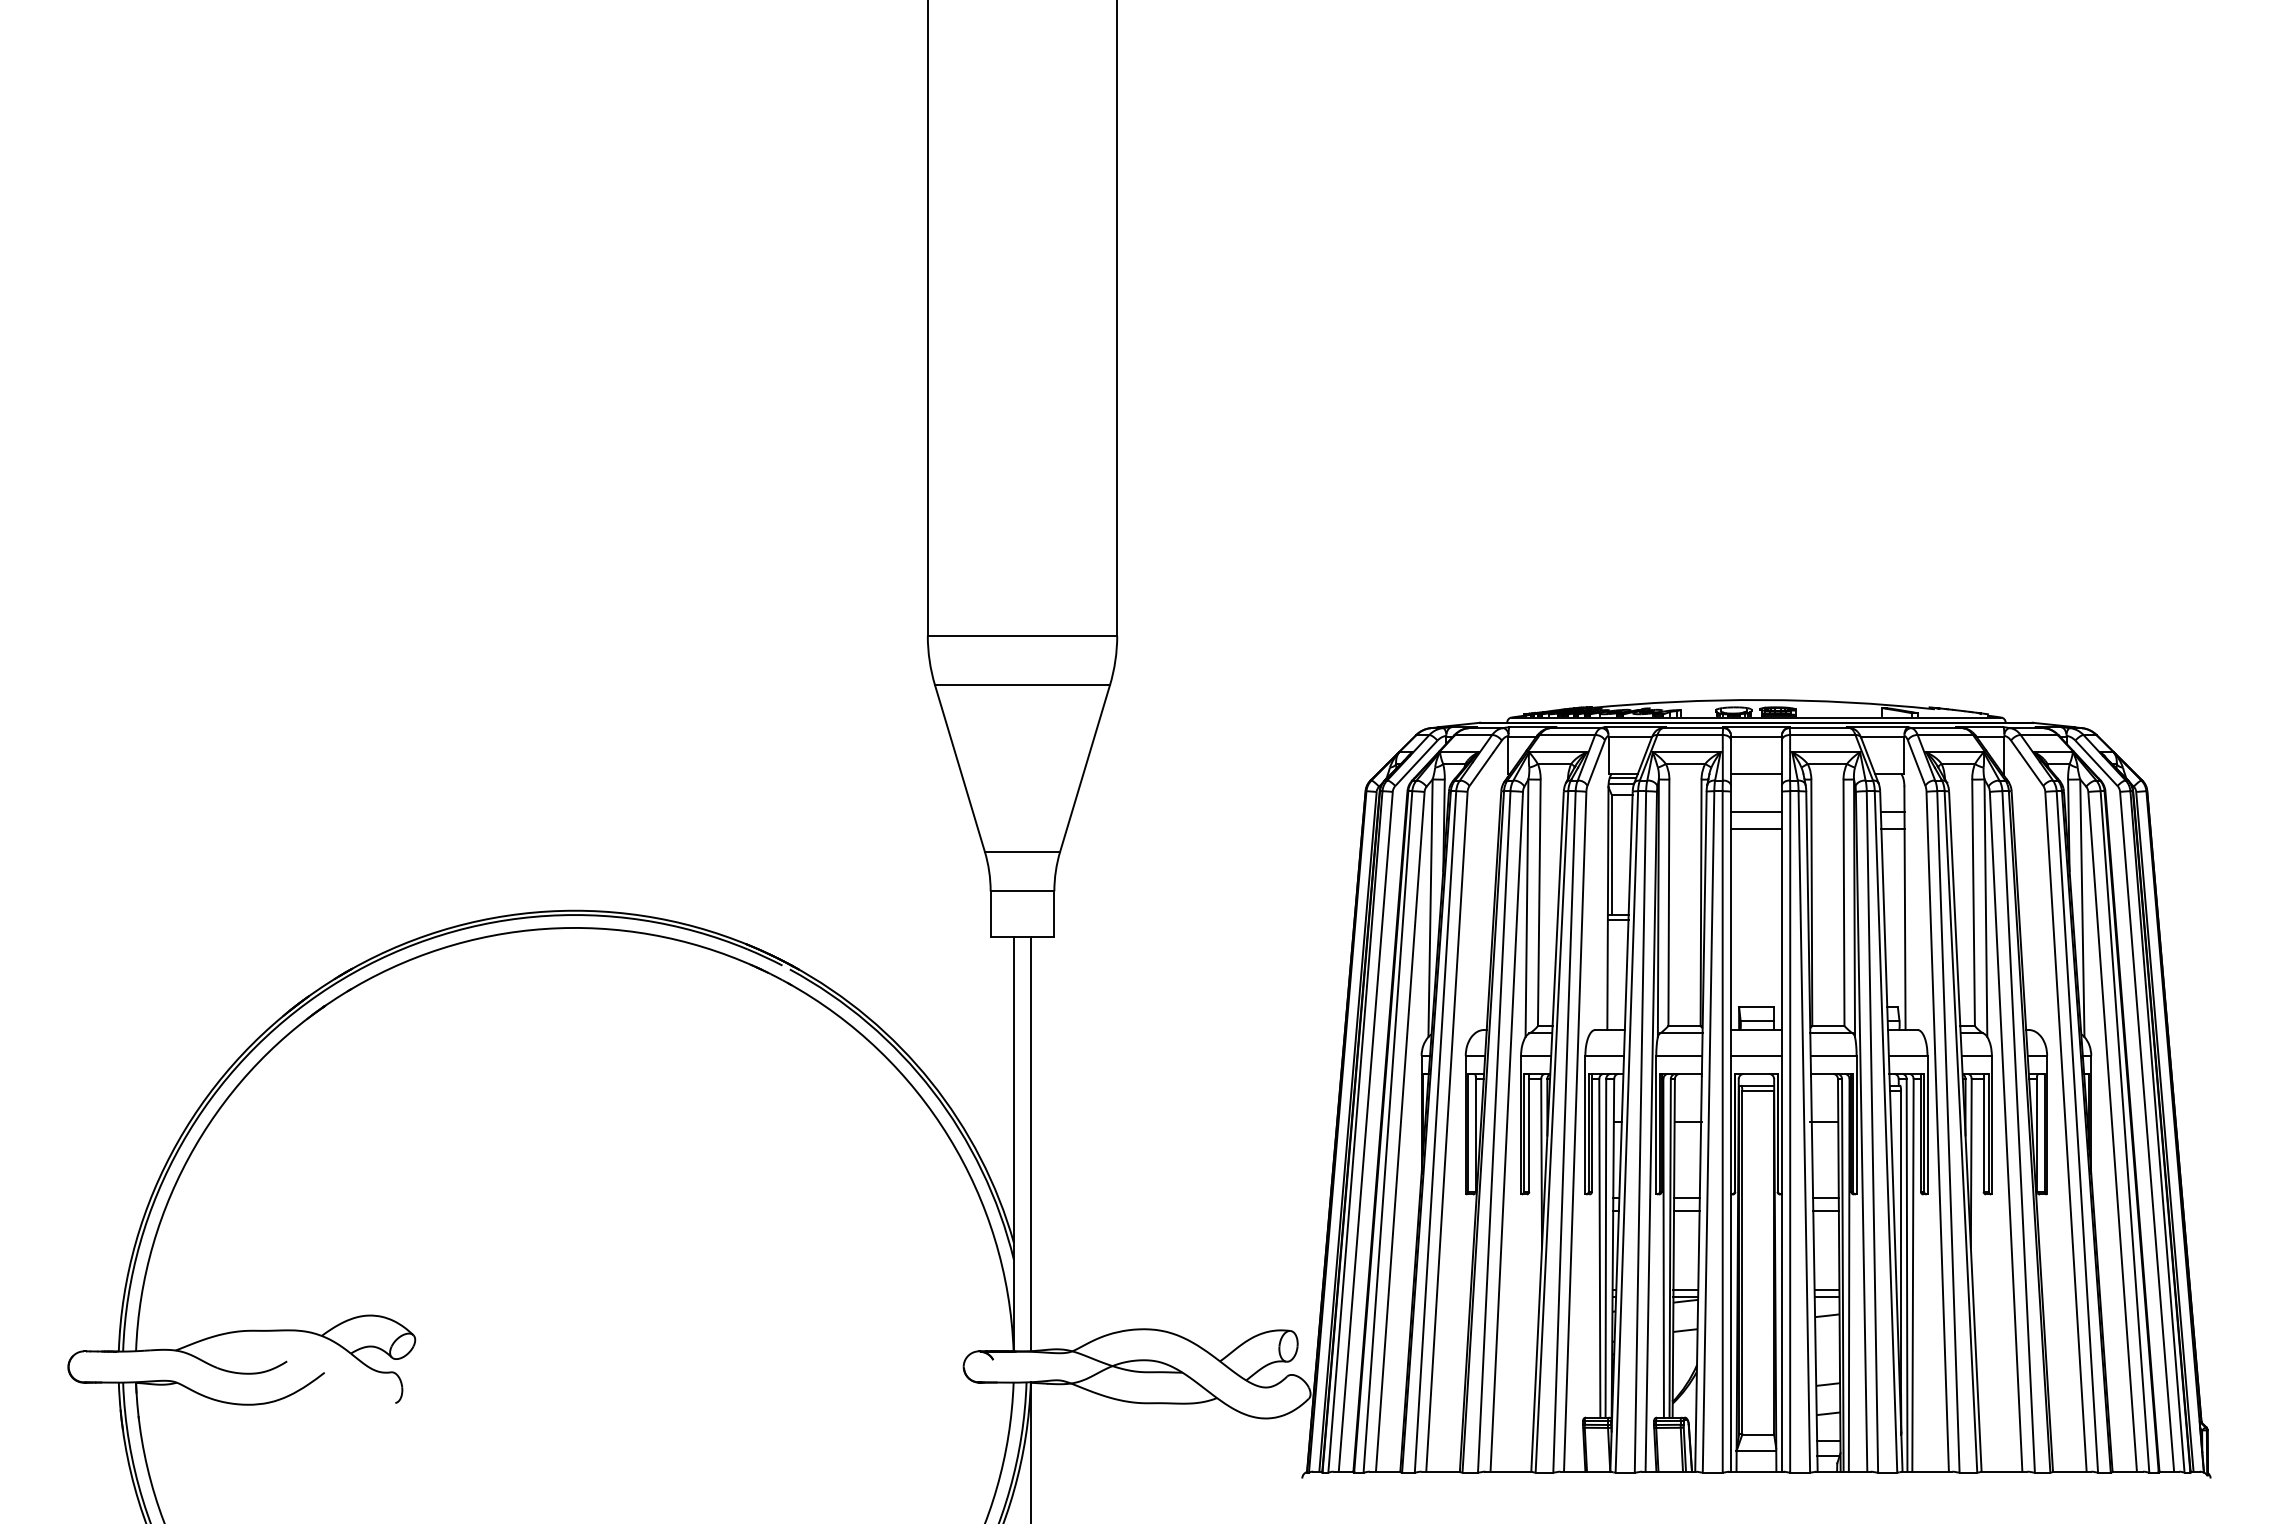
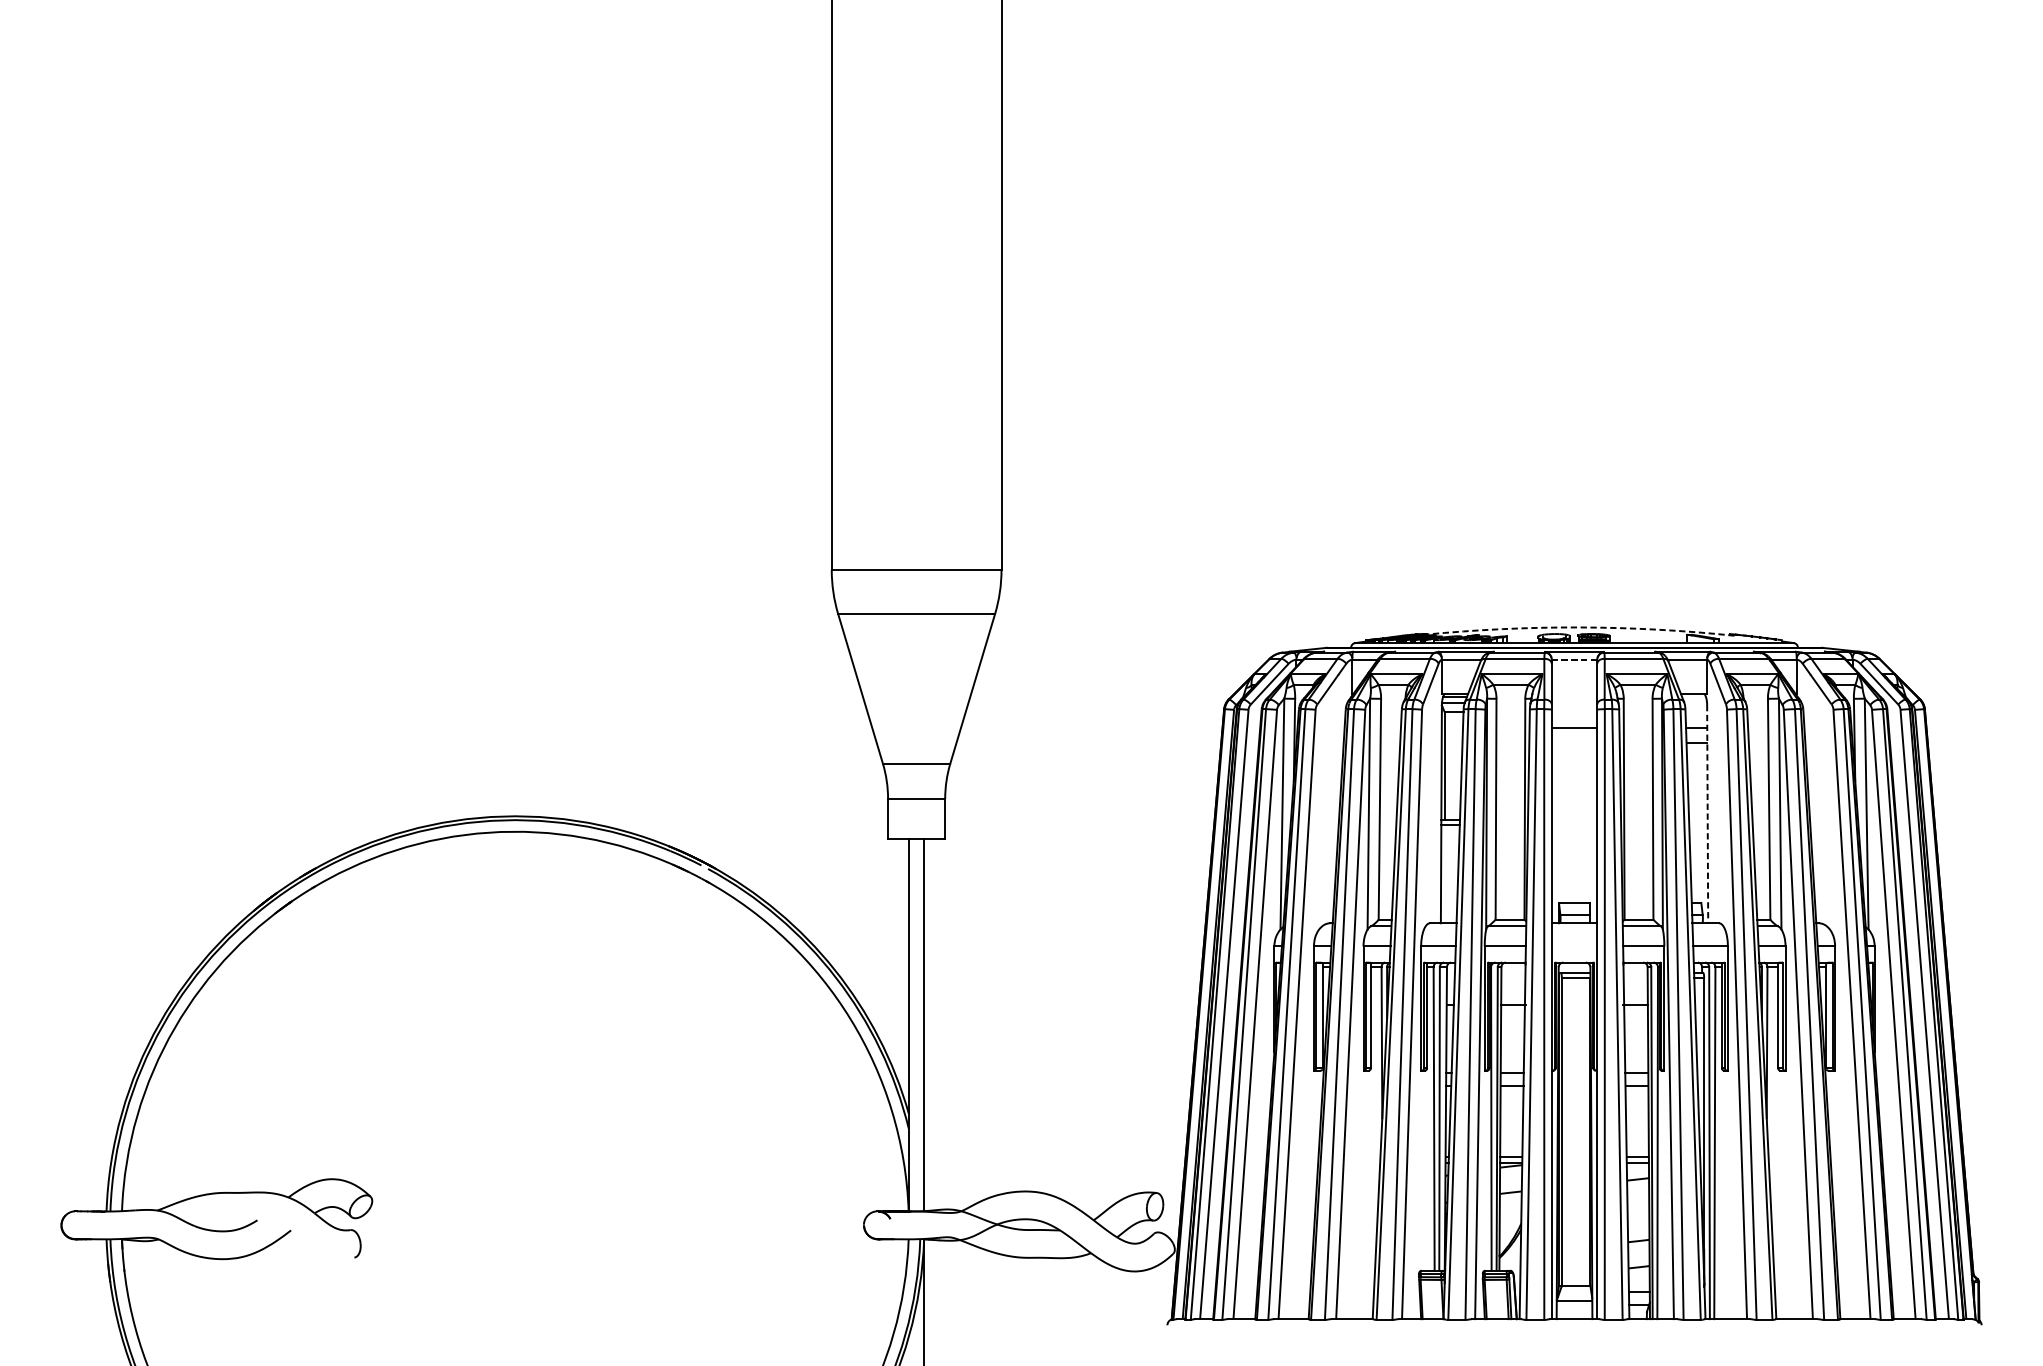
arc: (1762, 700) -> (1579, 627), solid -> dashed
line: (1755, 736) -> (1573, 660), solid -> dashed
line: (1756, 774) -> (1574, 694), removed
line: (1756, 828) -> (1574, 742), removed
line: (1904, 908) -> (1707, 814), solid -> dashed
line: (1756, 1055) -> (1574, 946), removed

